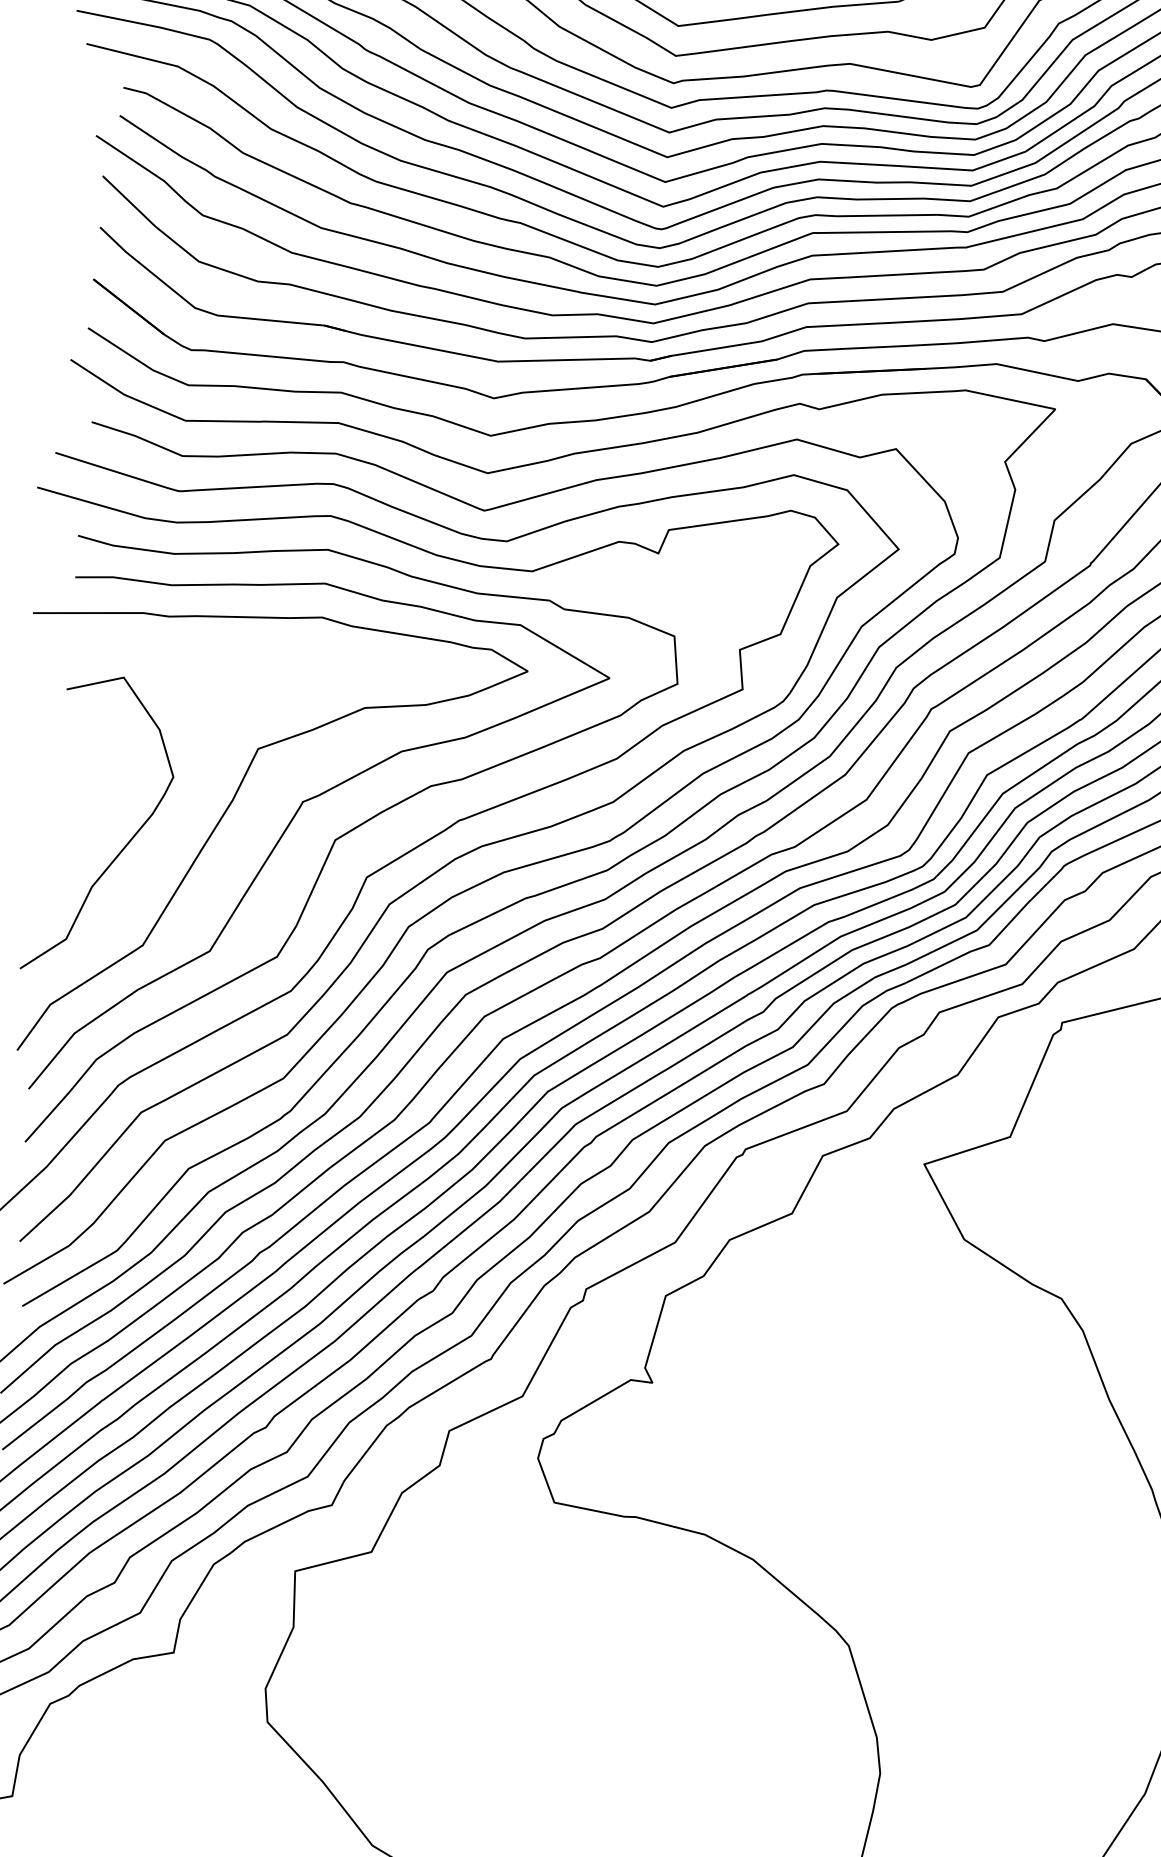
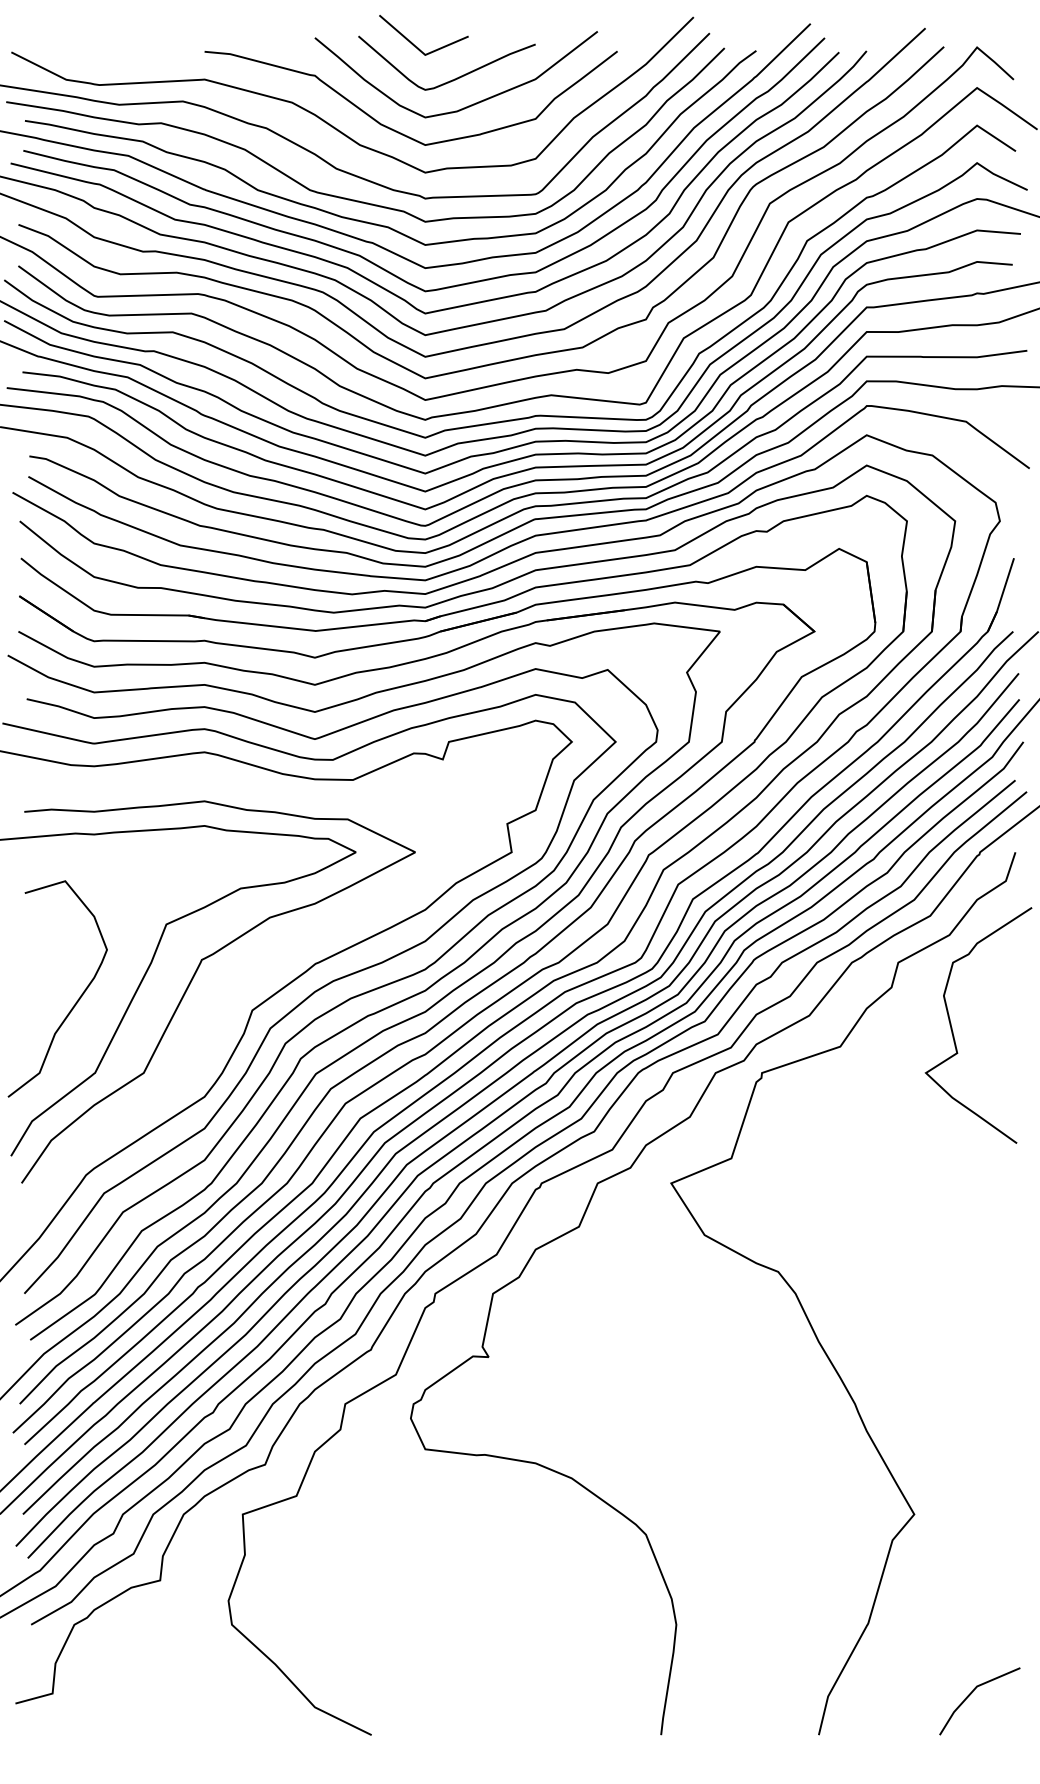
curve: (333, 848) -> (226, 991), removed

